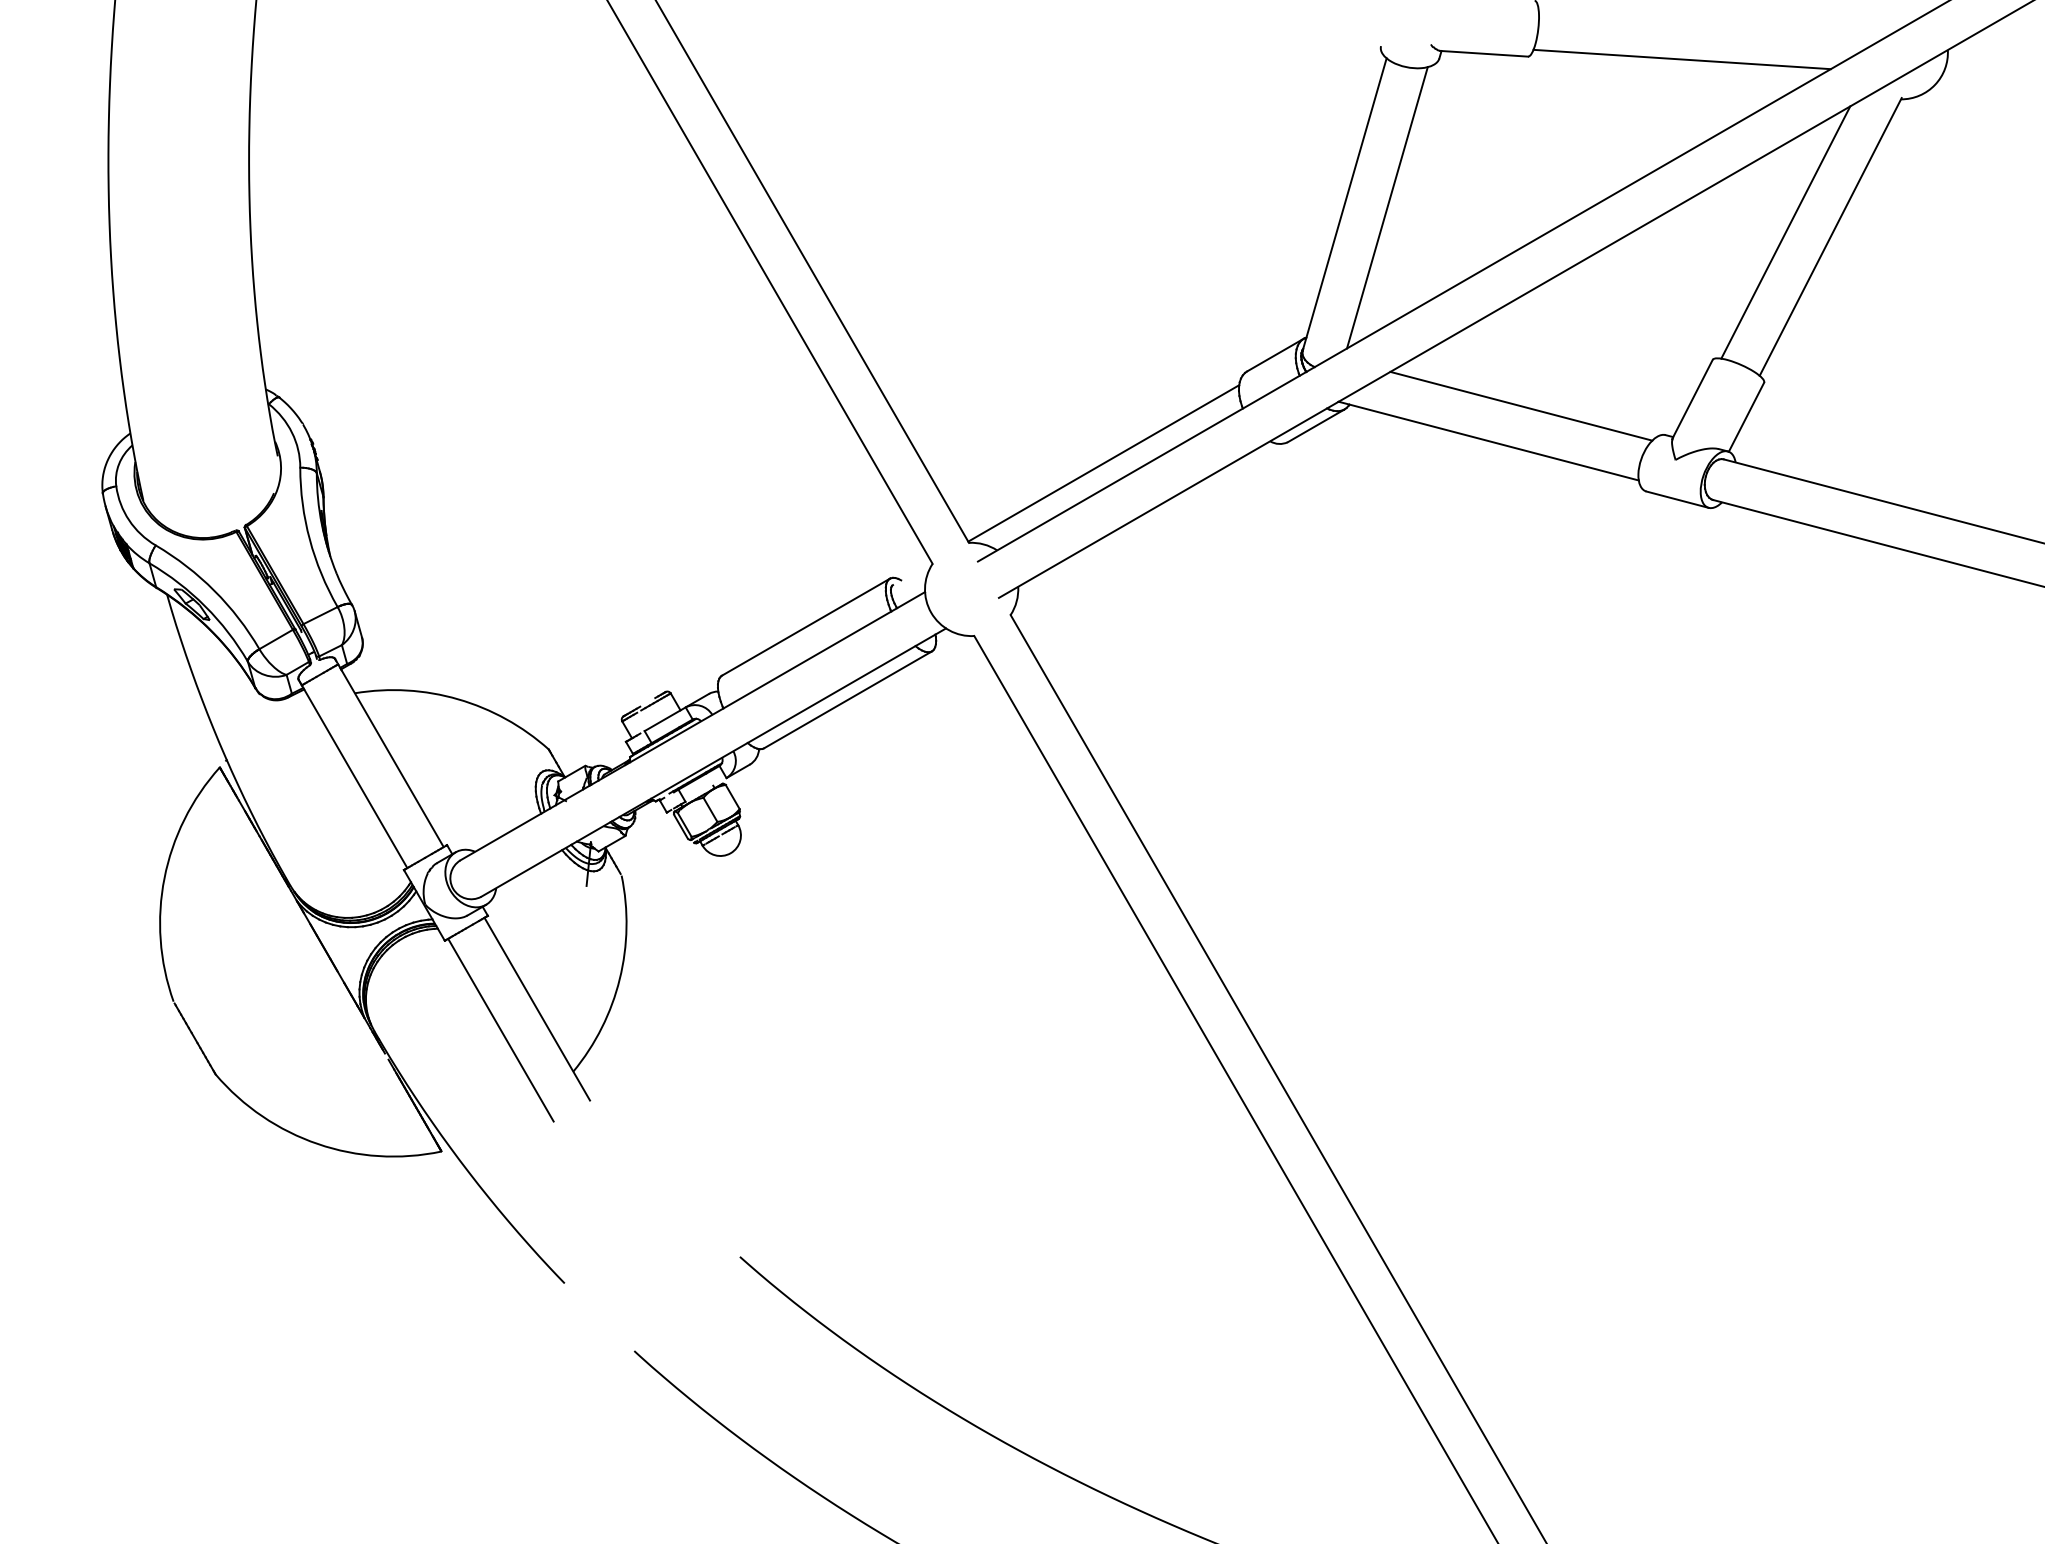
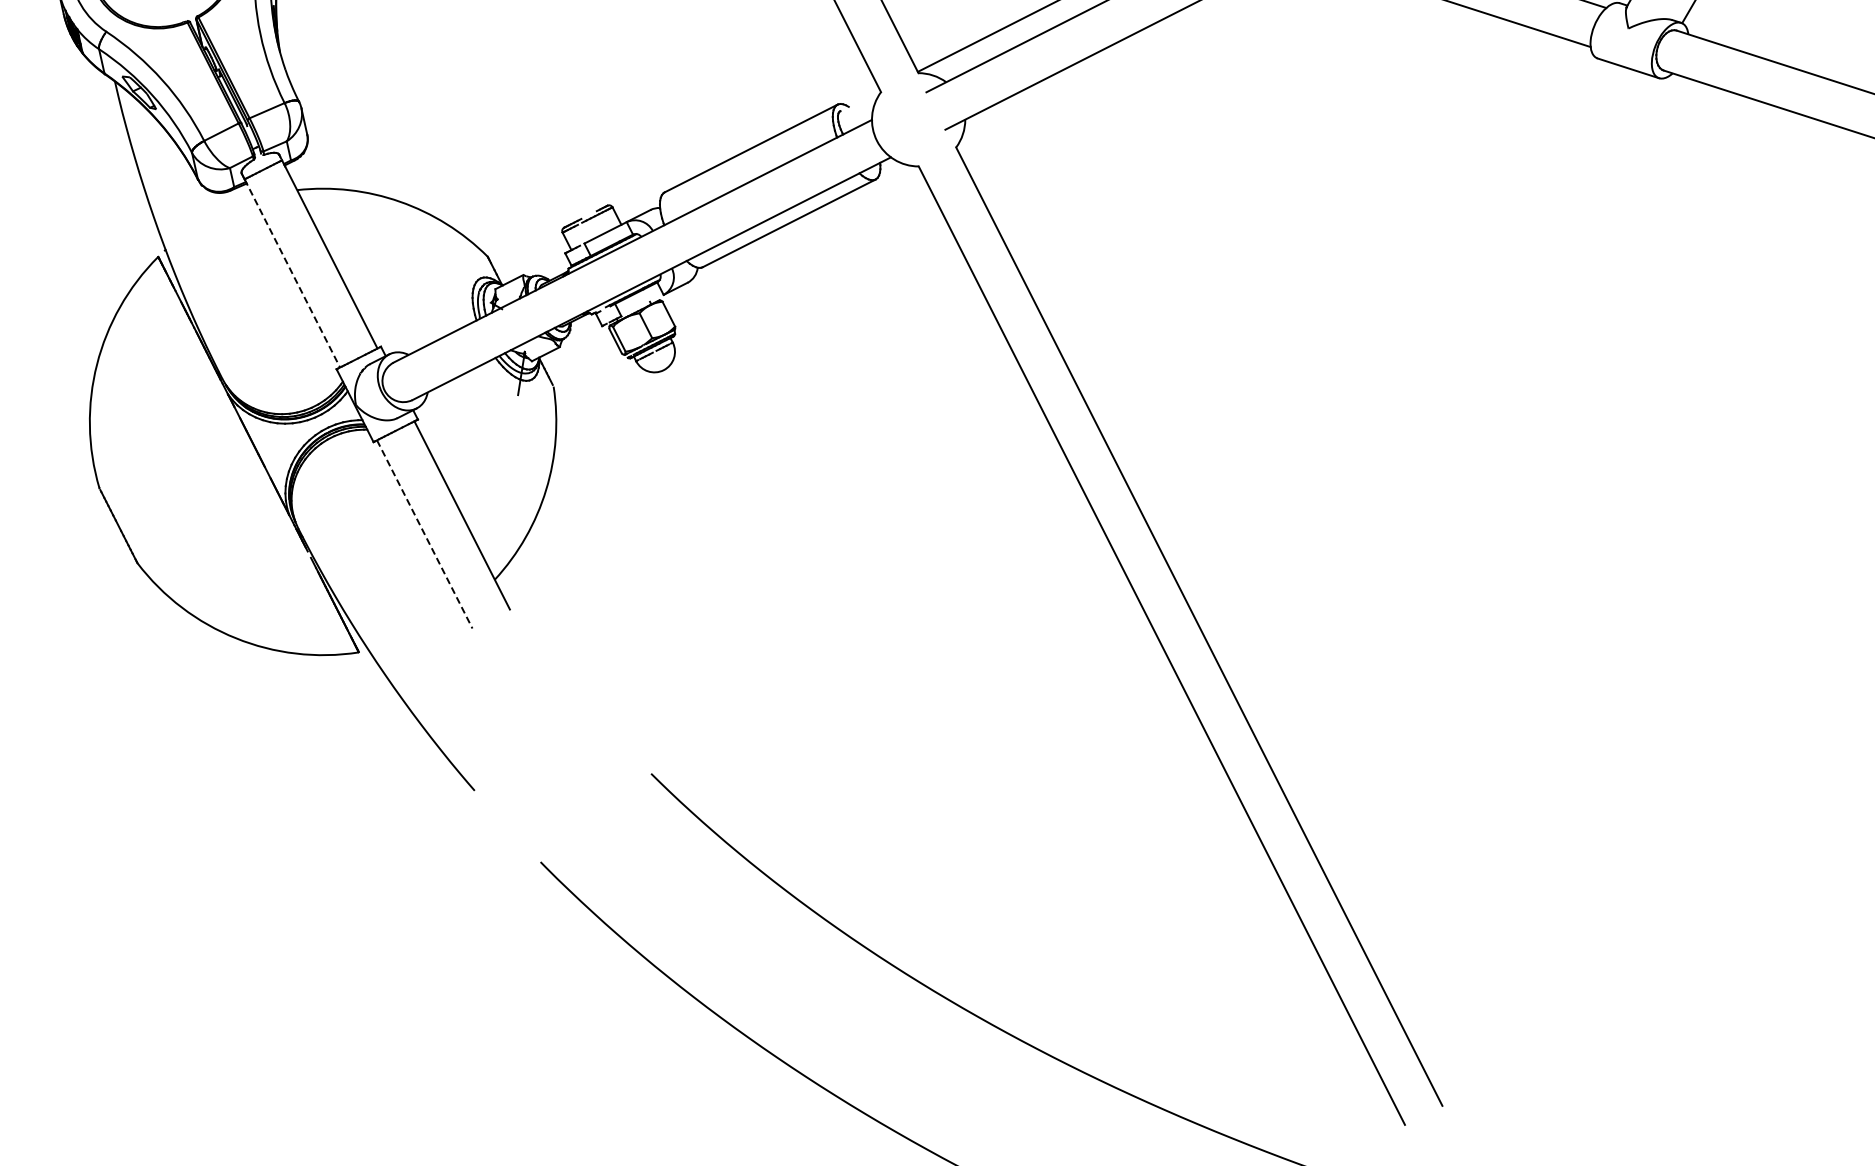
line: (354, 776) -> (292, 273), solid -> dashed
line: (500, 1030) -> (424, 534), solid -> dashed

